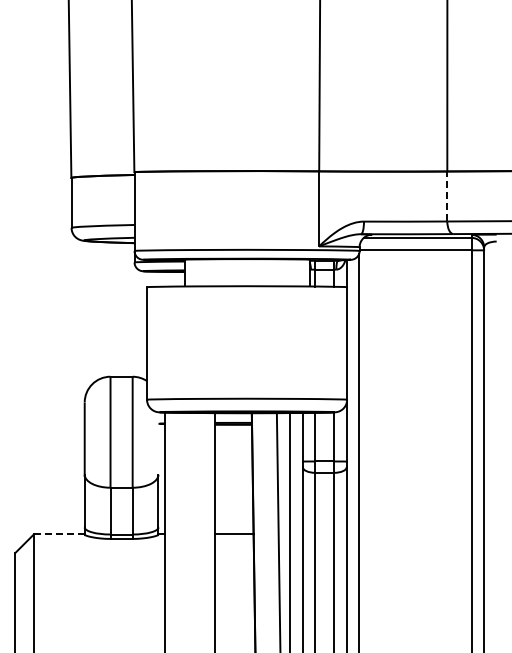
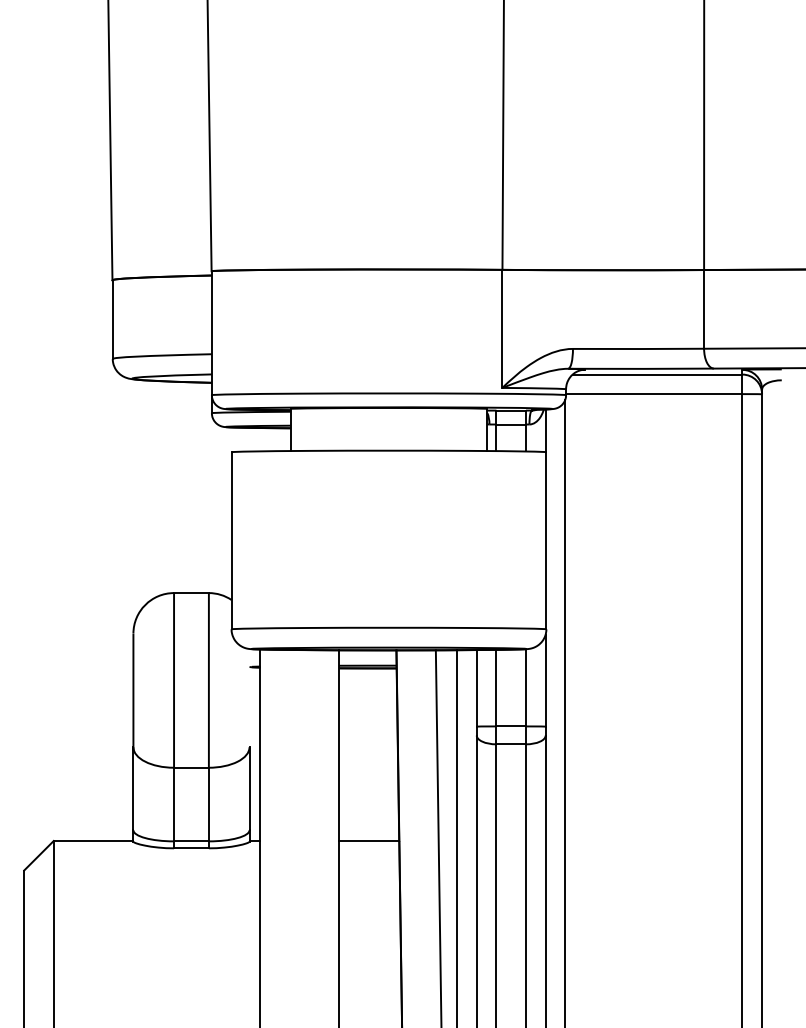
line: (447, 196) -> (704, 309), dashed -> solid
line: (59, 534) -> (93, 841), dashed -> solid

